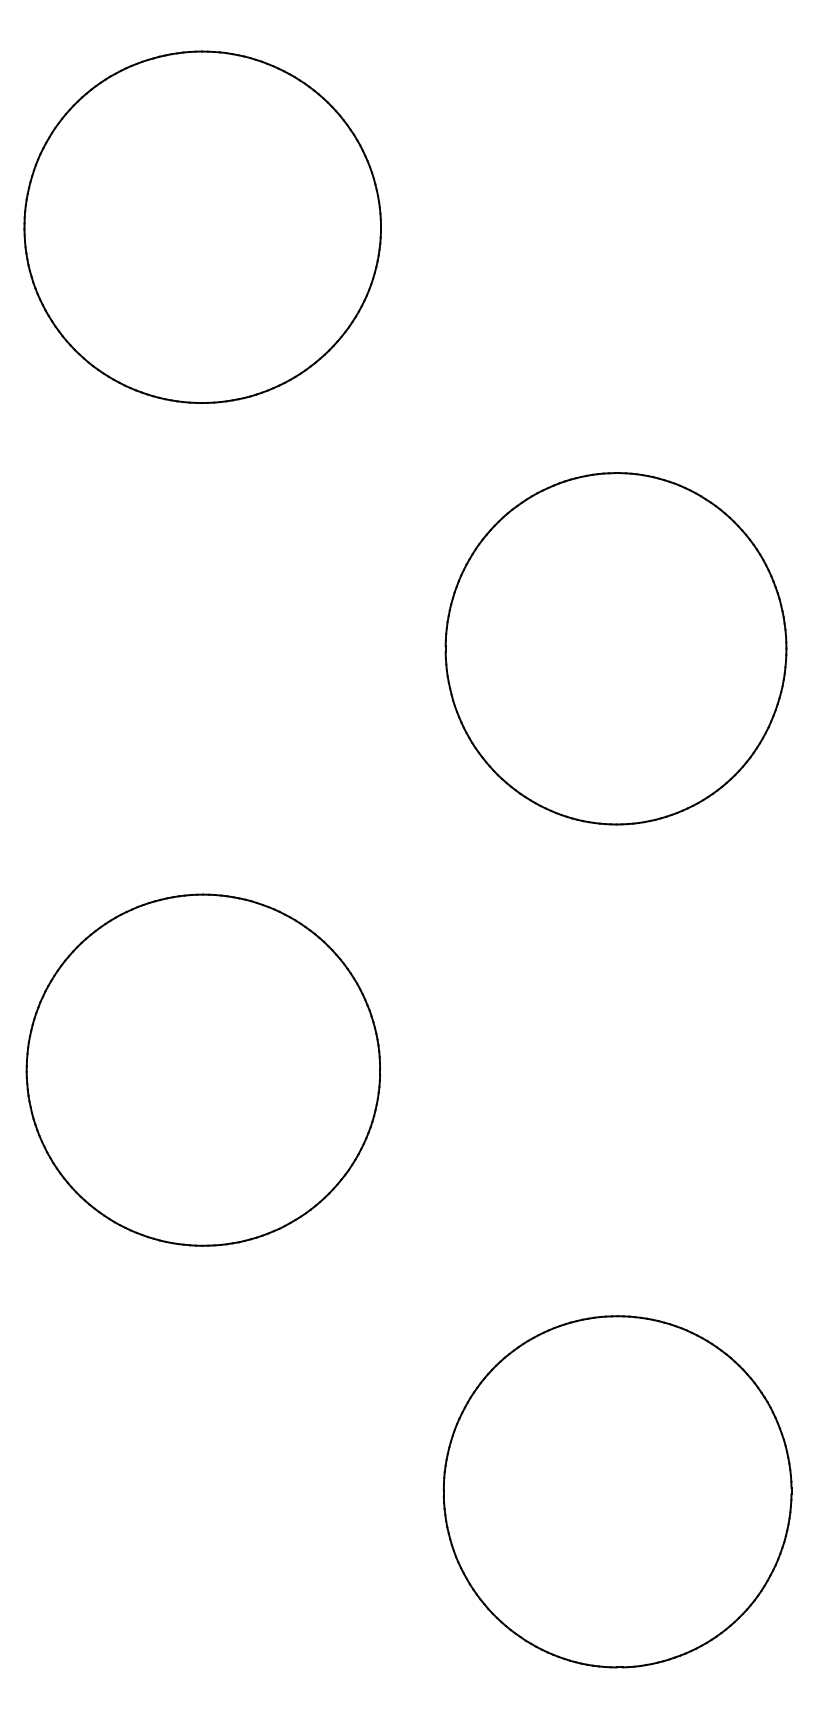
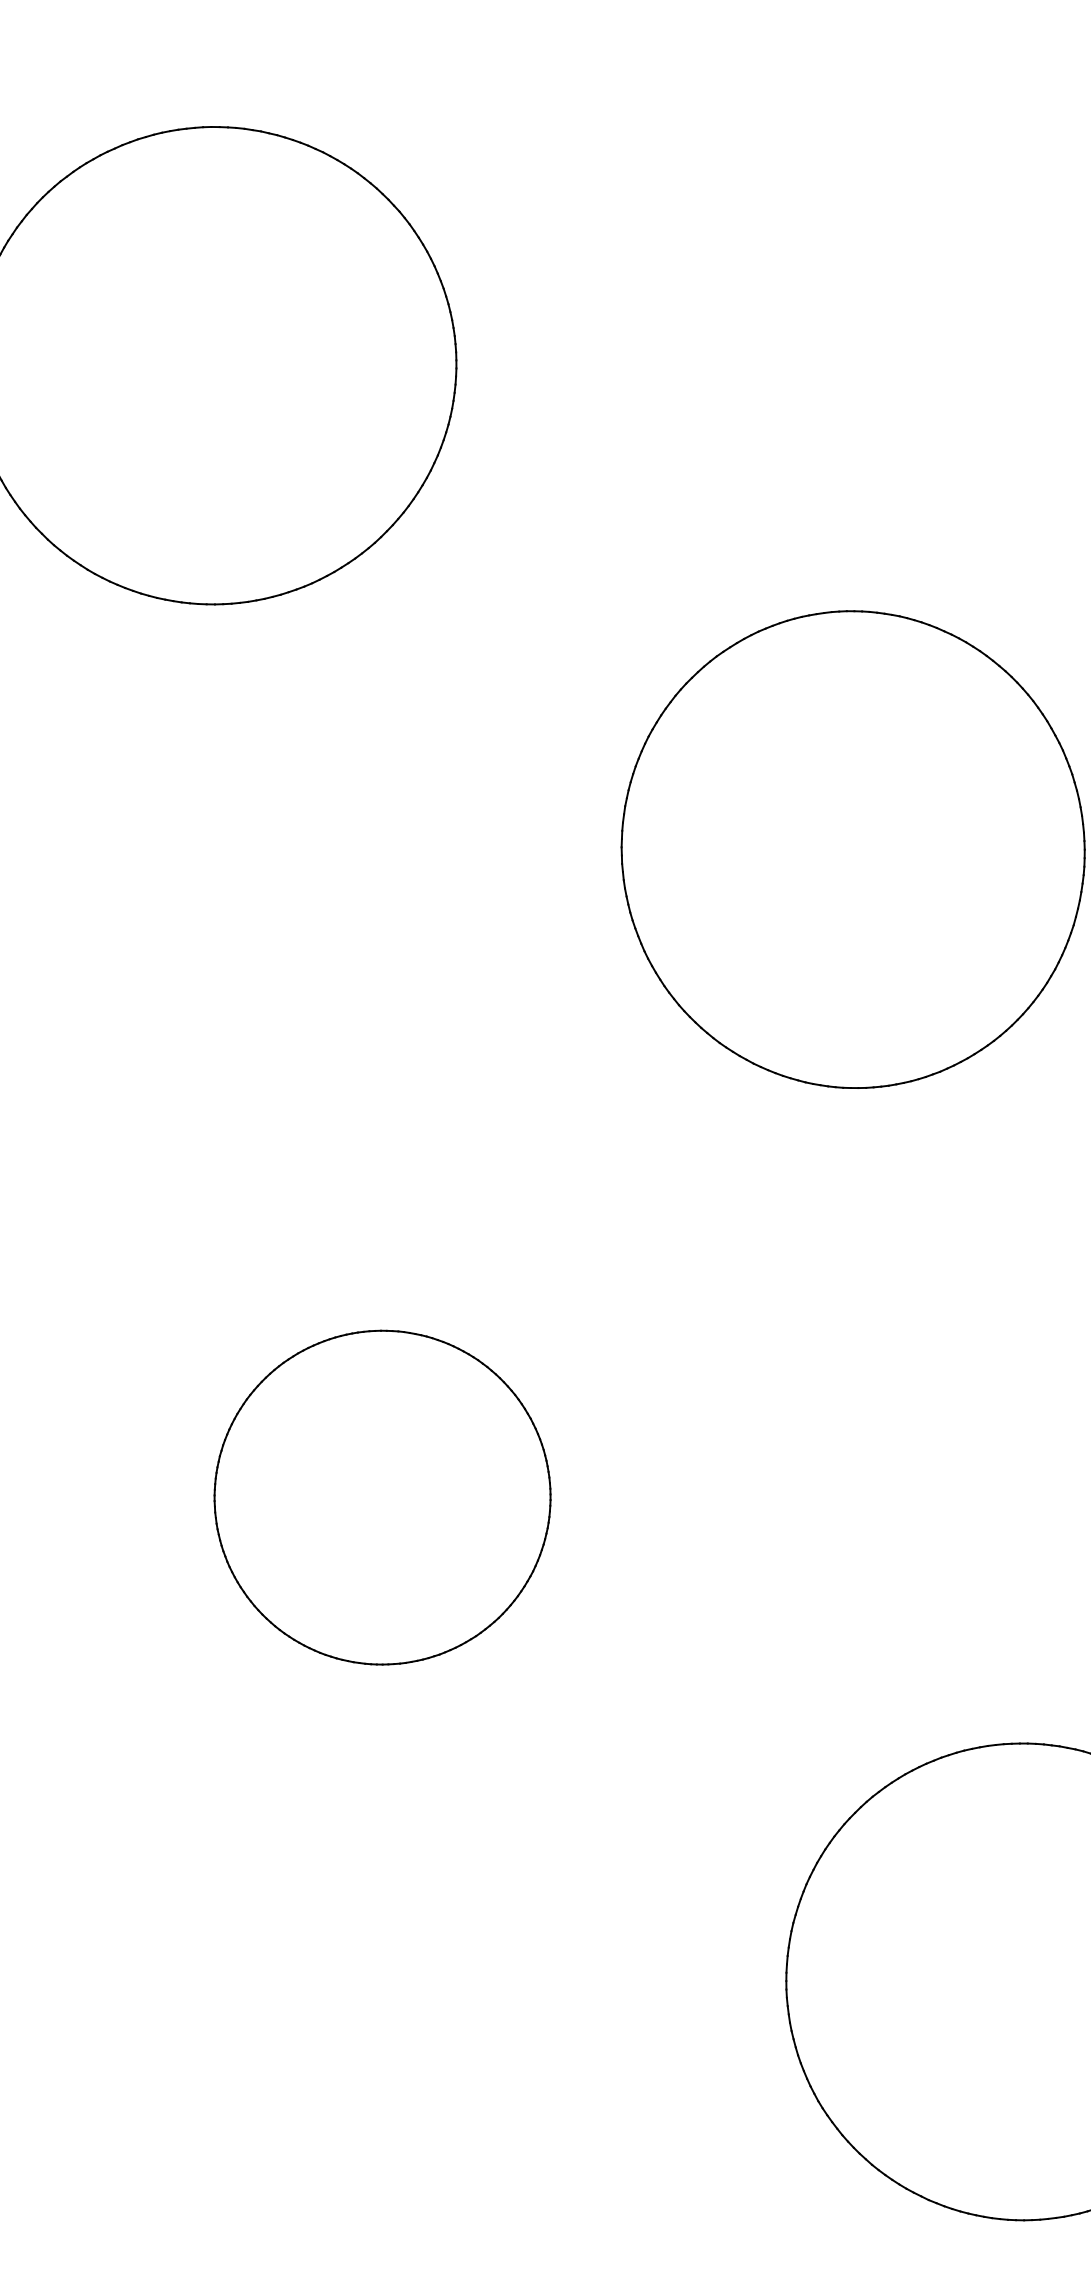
part: (203, 1069) -> (382, 1496), size x0.7

